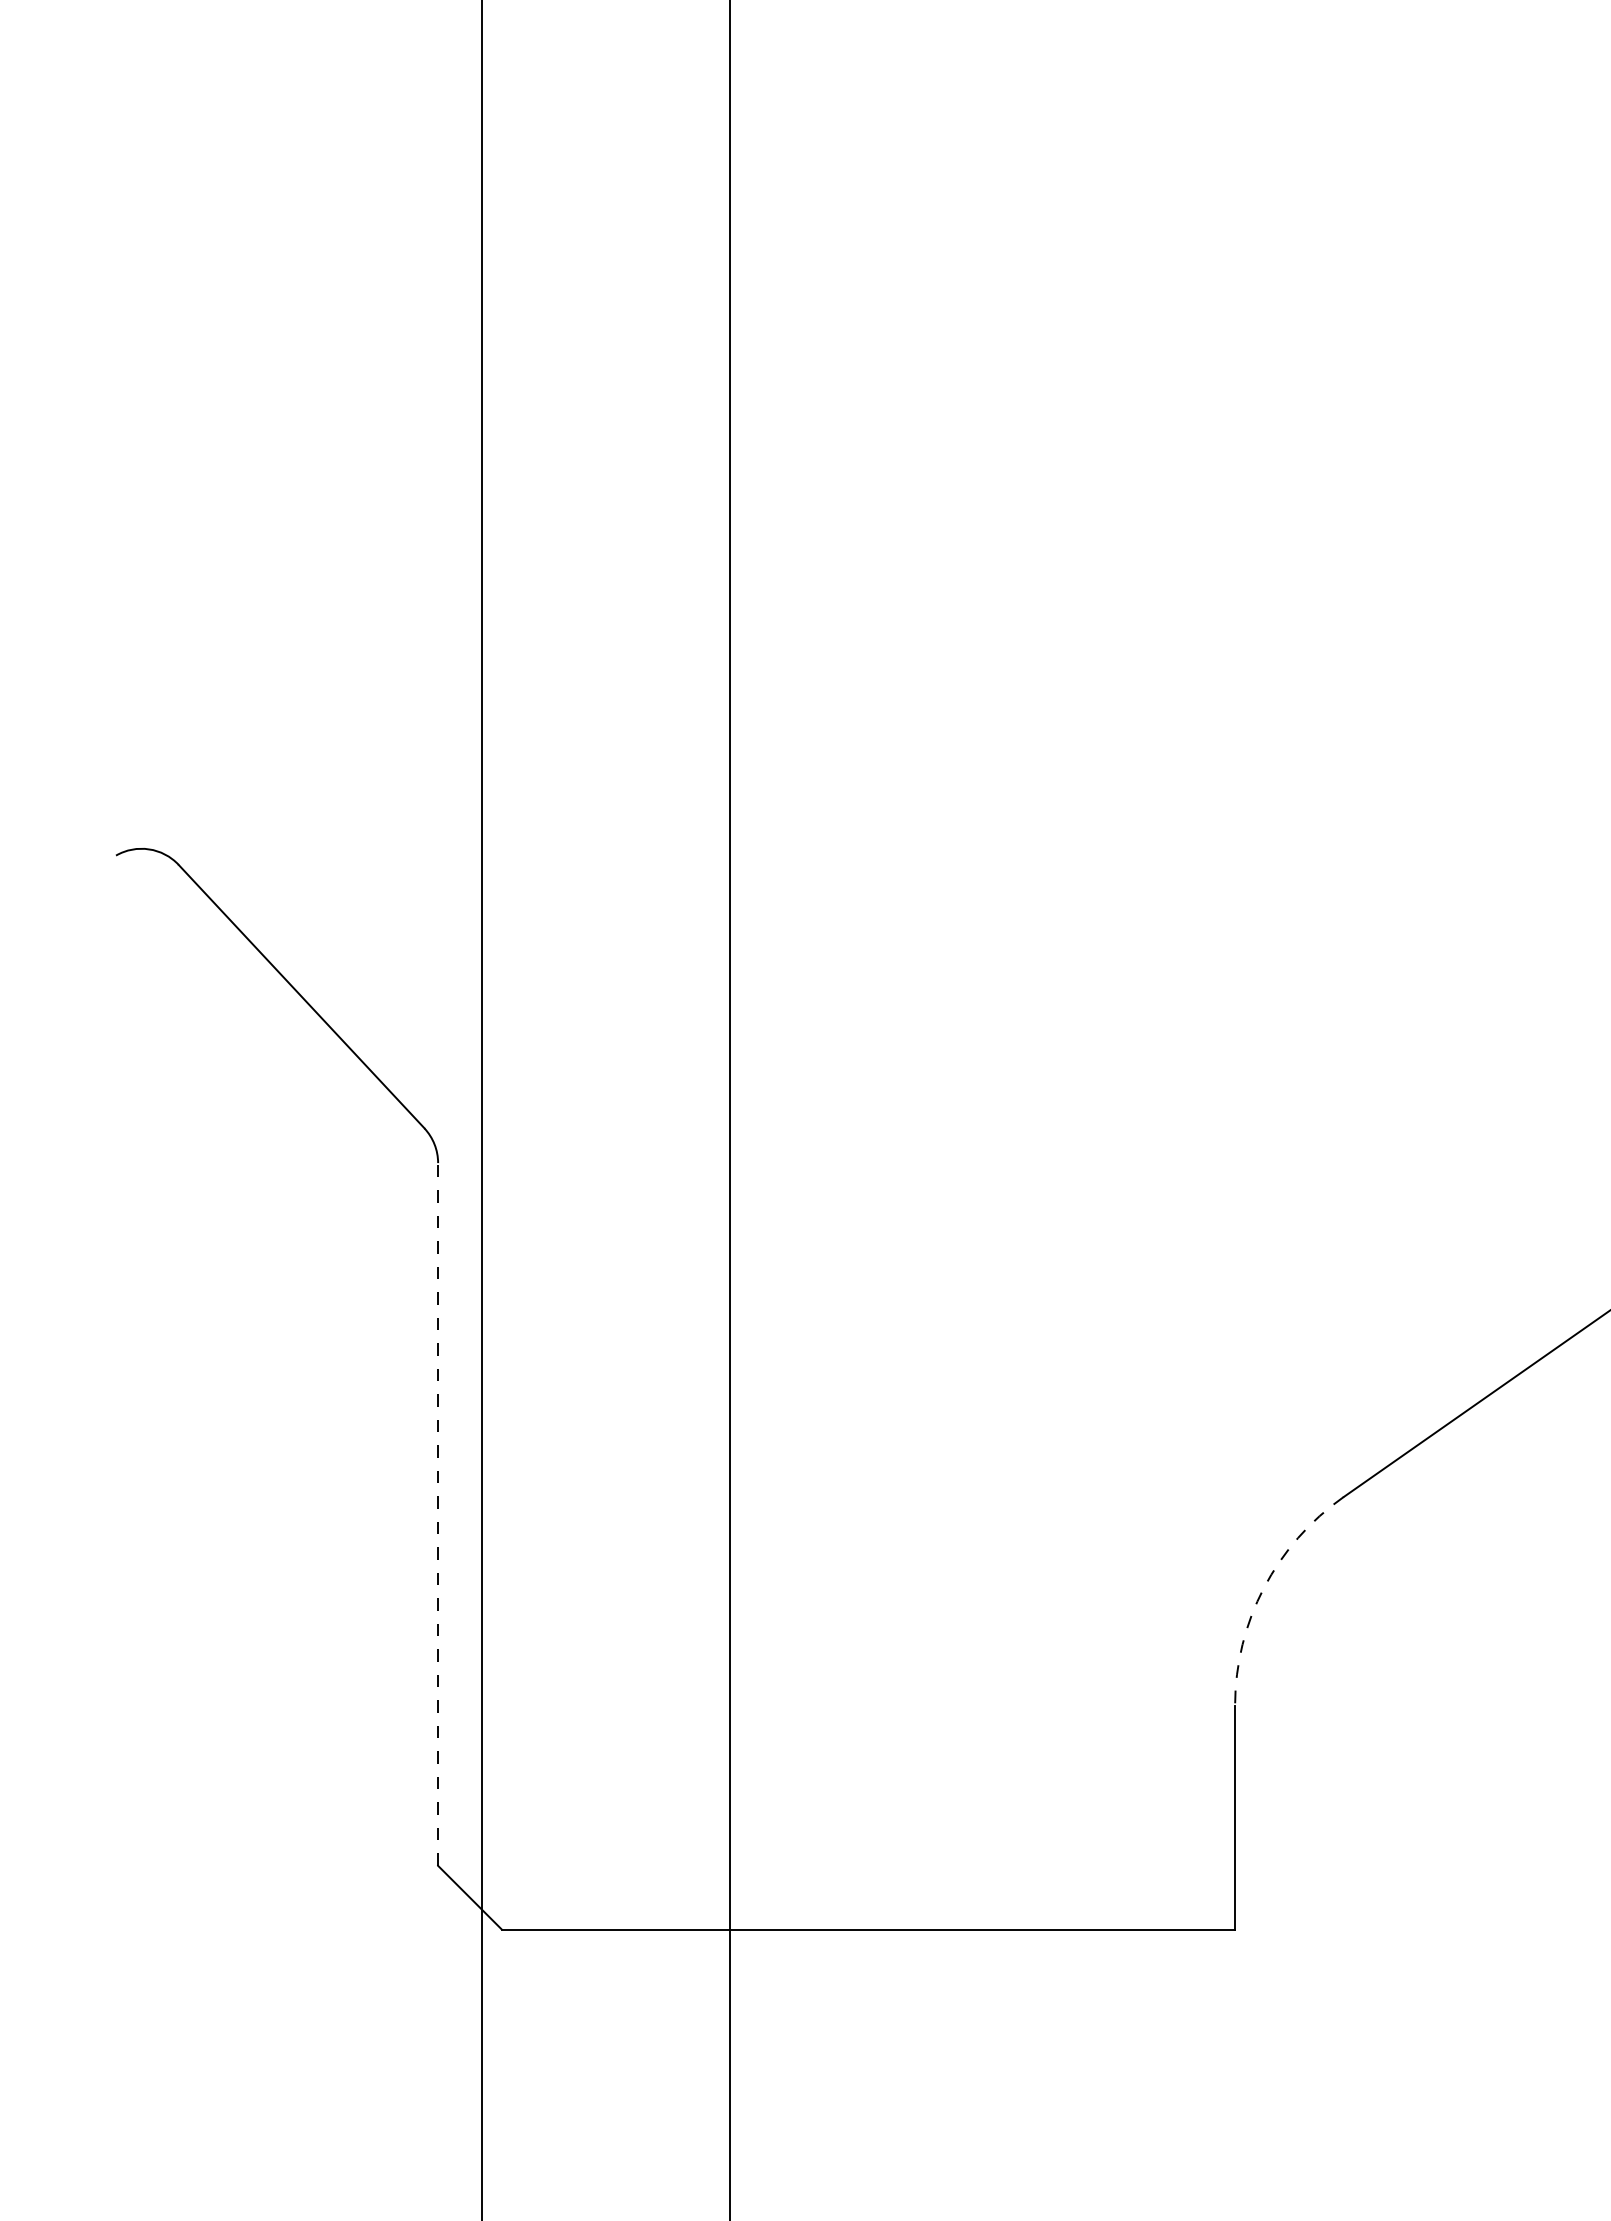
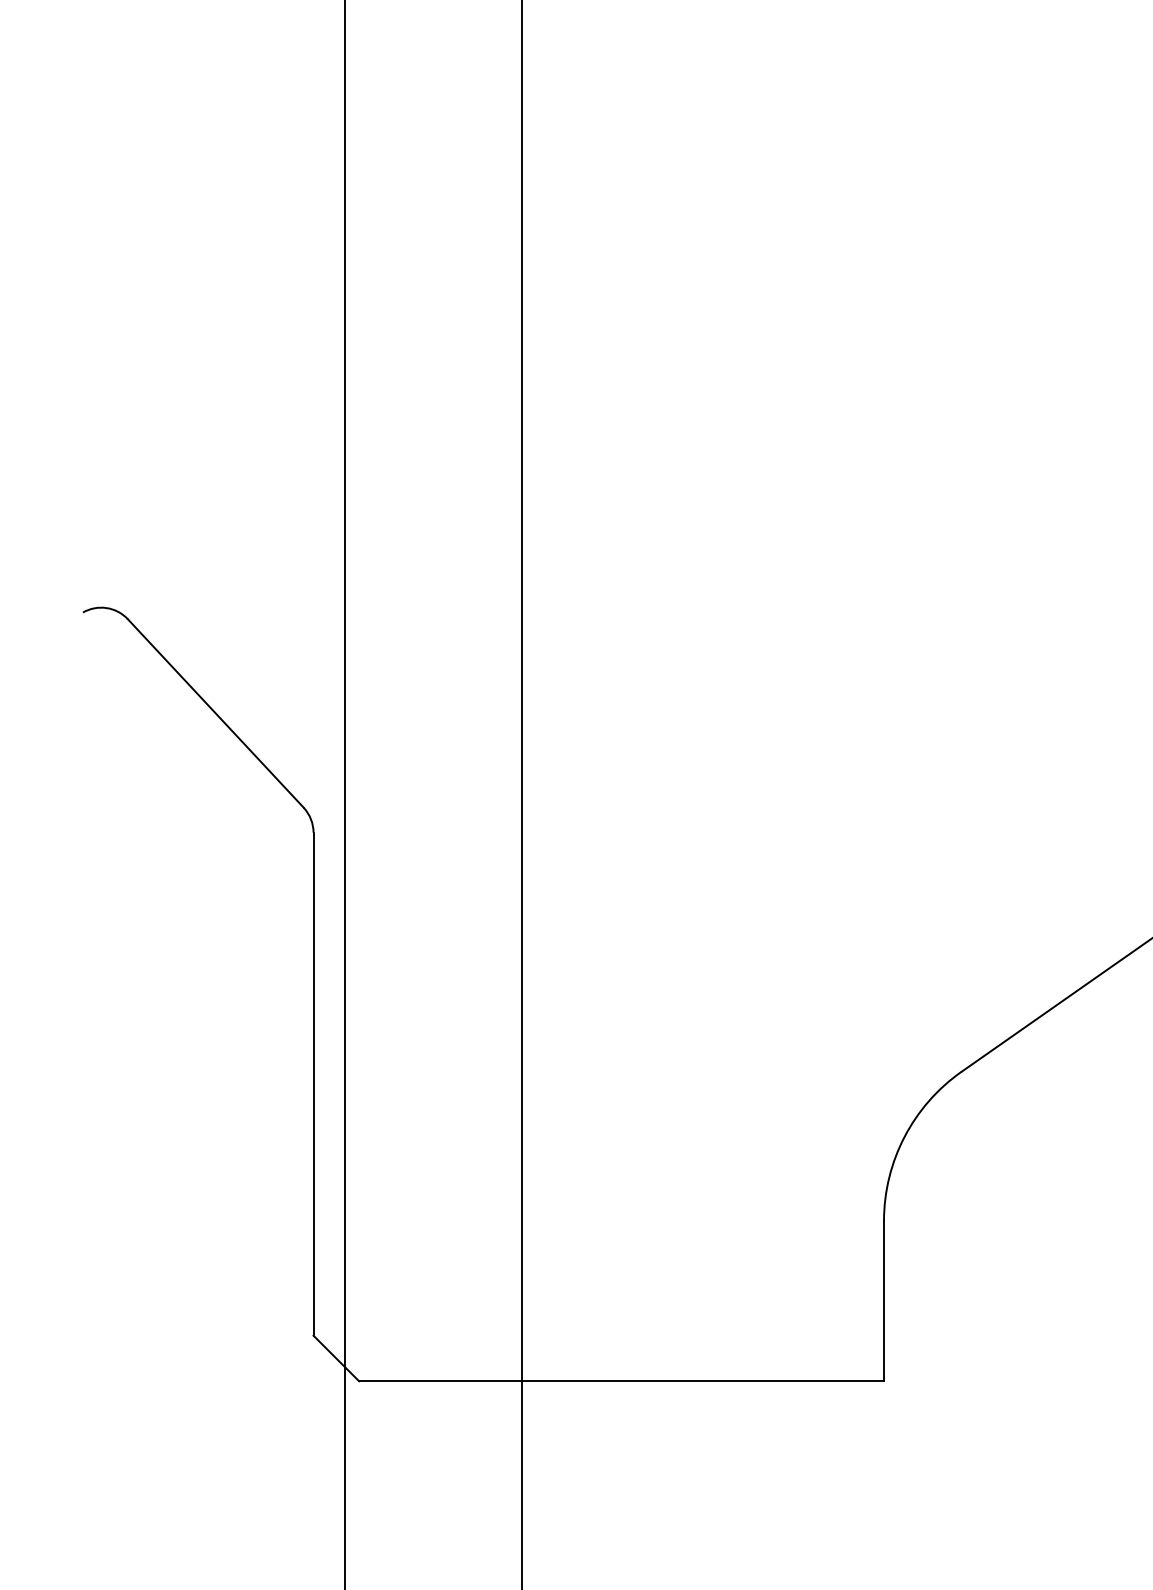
line: (438, 1513) -> (313, 1083), dashed -> solid
arc: (1263, 1588) -> (904, 1137), dashed -> solid

